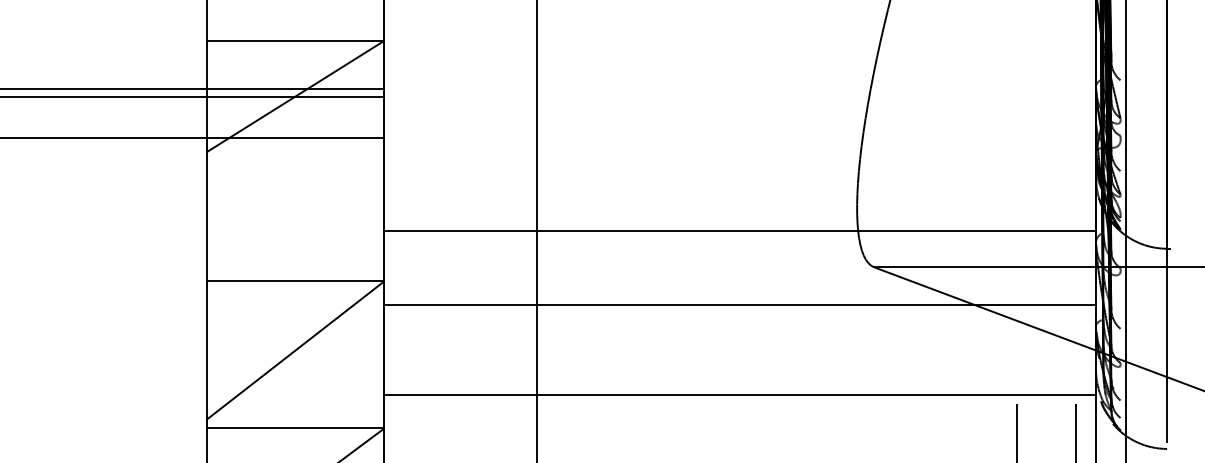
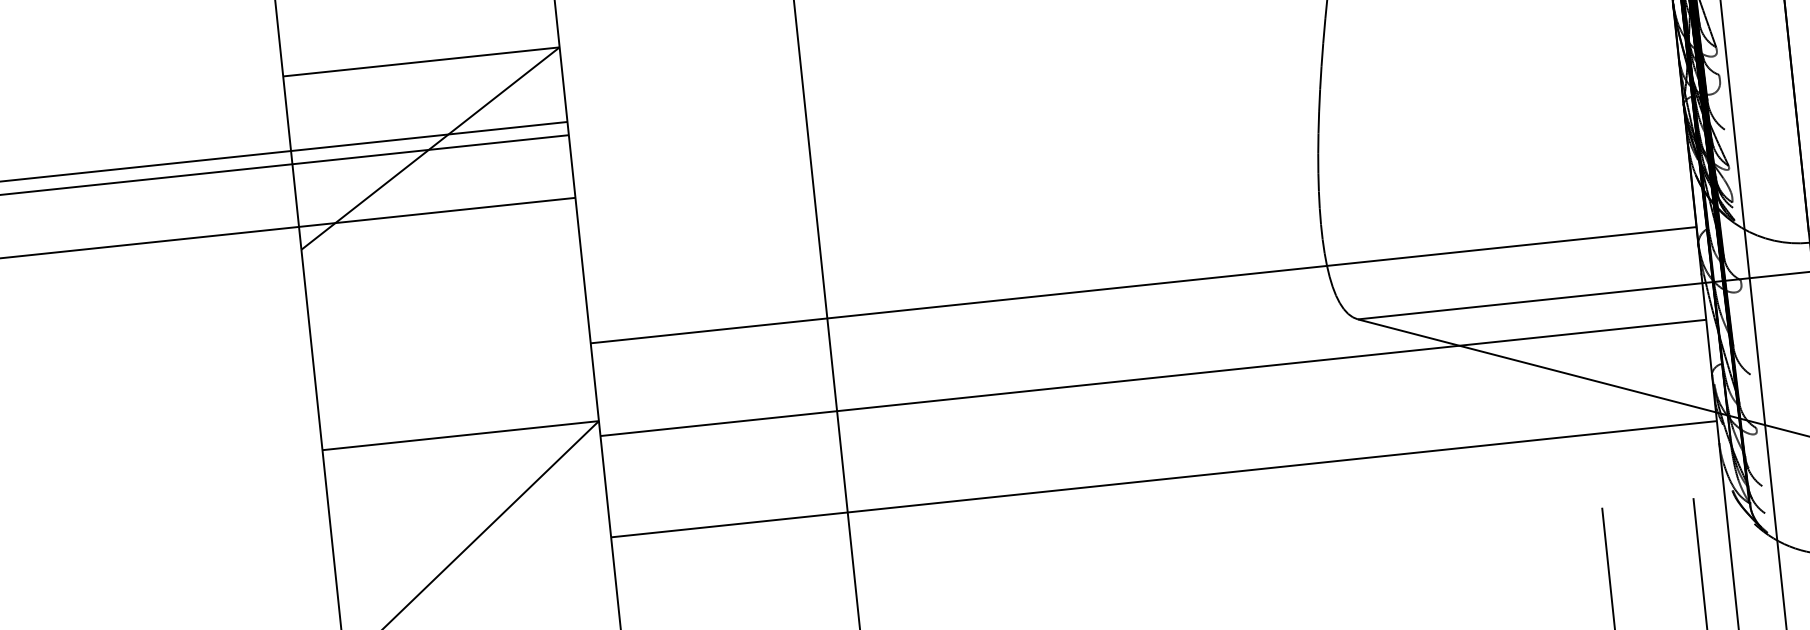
line: (739, 304) -> (1152, 377), moved
line: (739, 395) -> (1163, 479), moved

